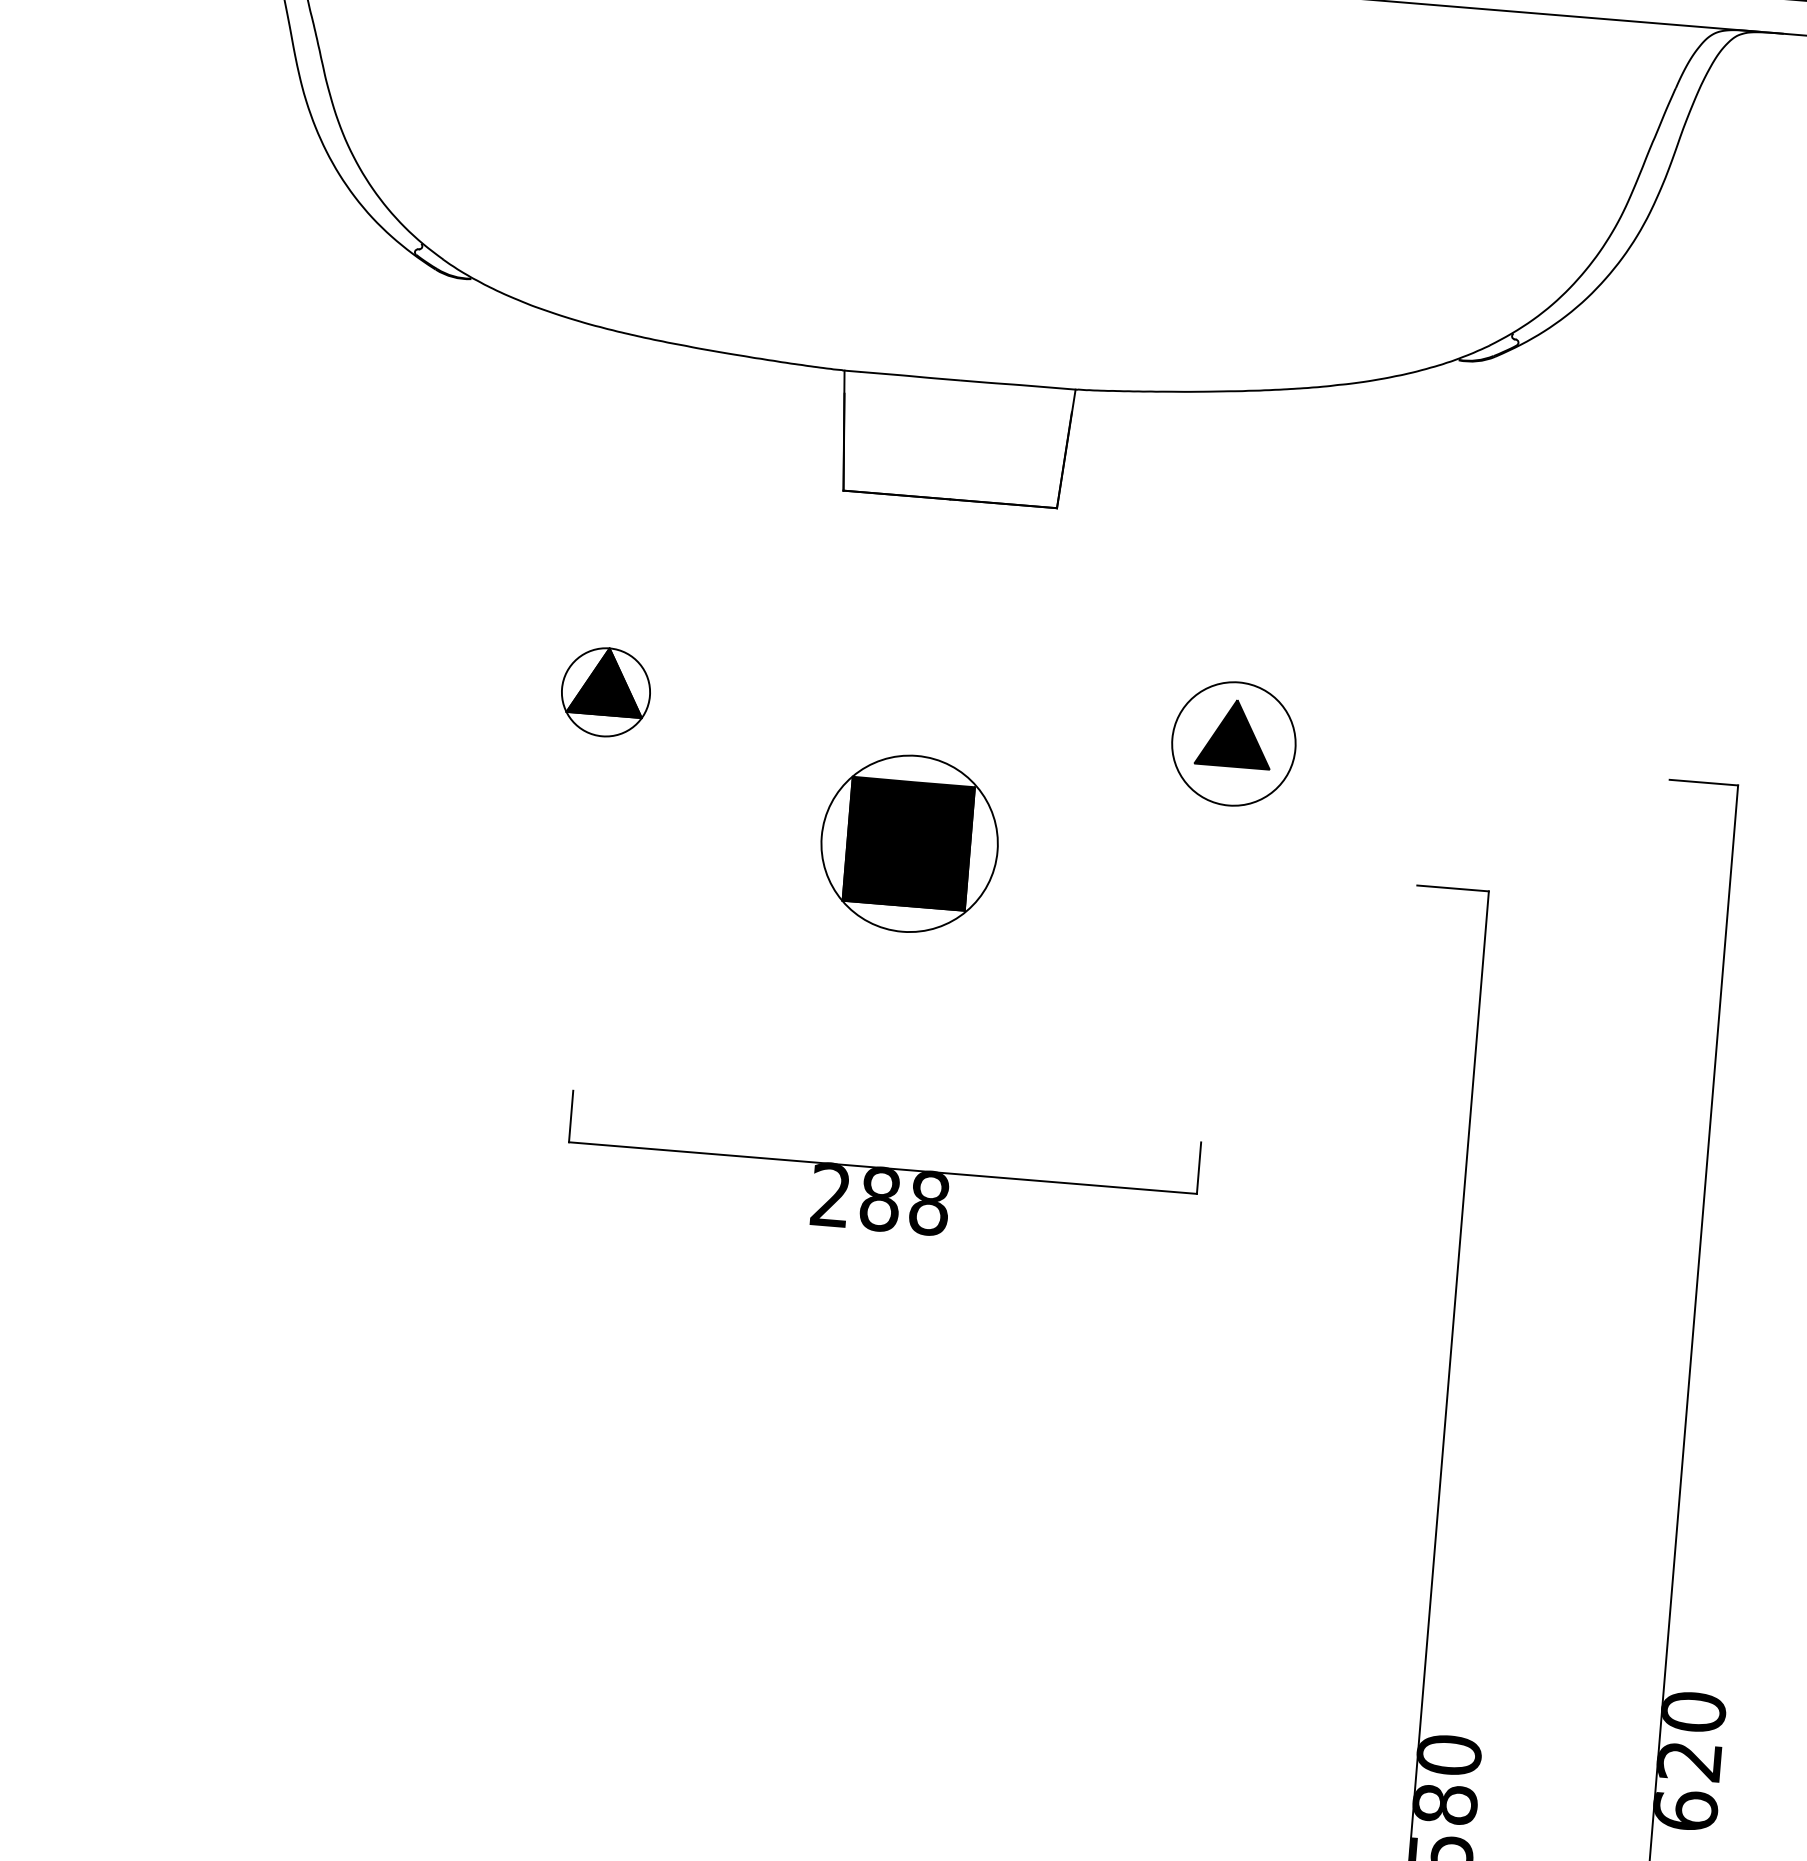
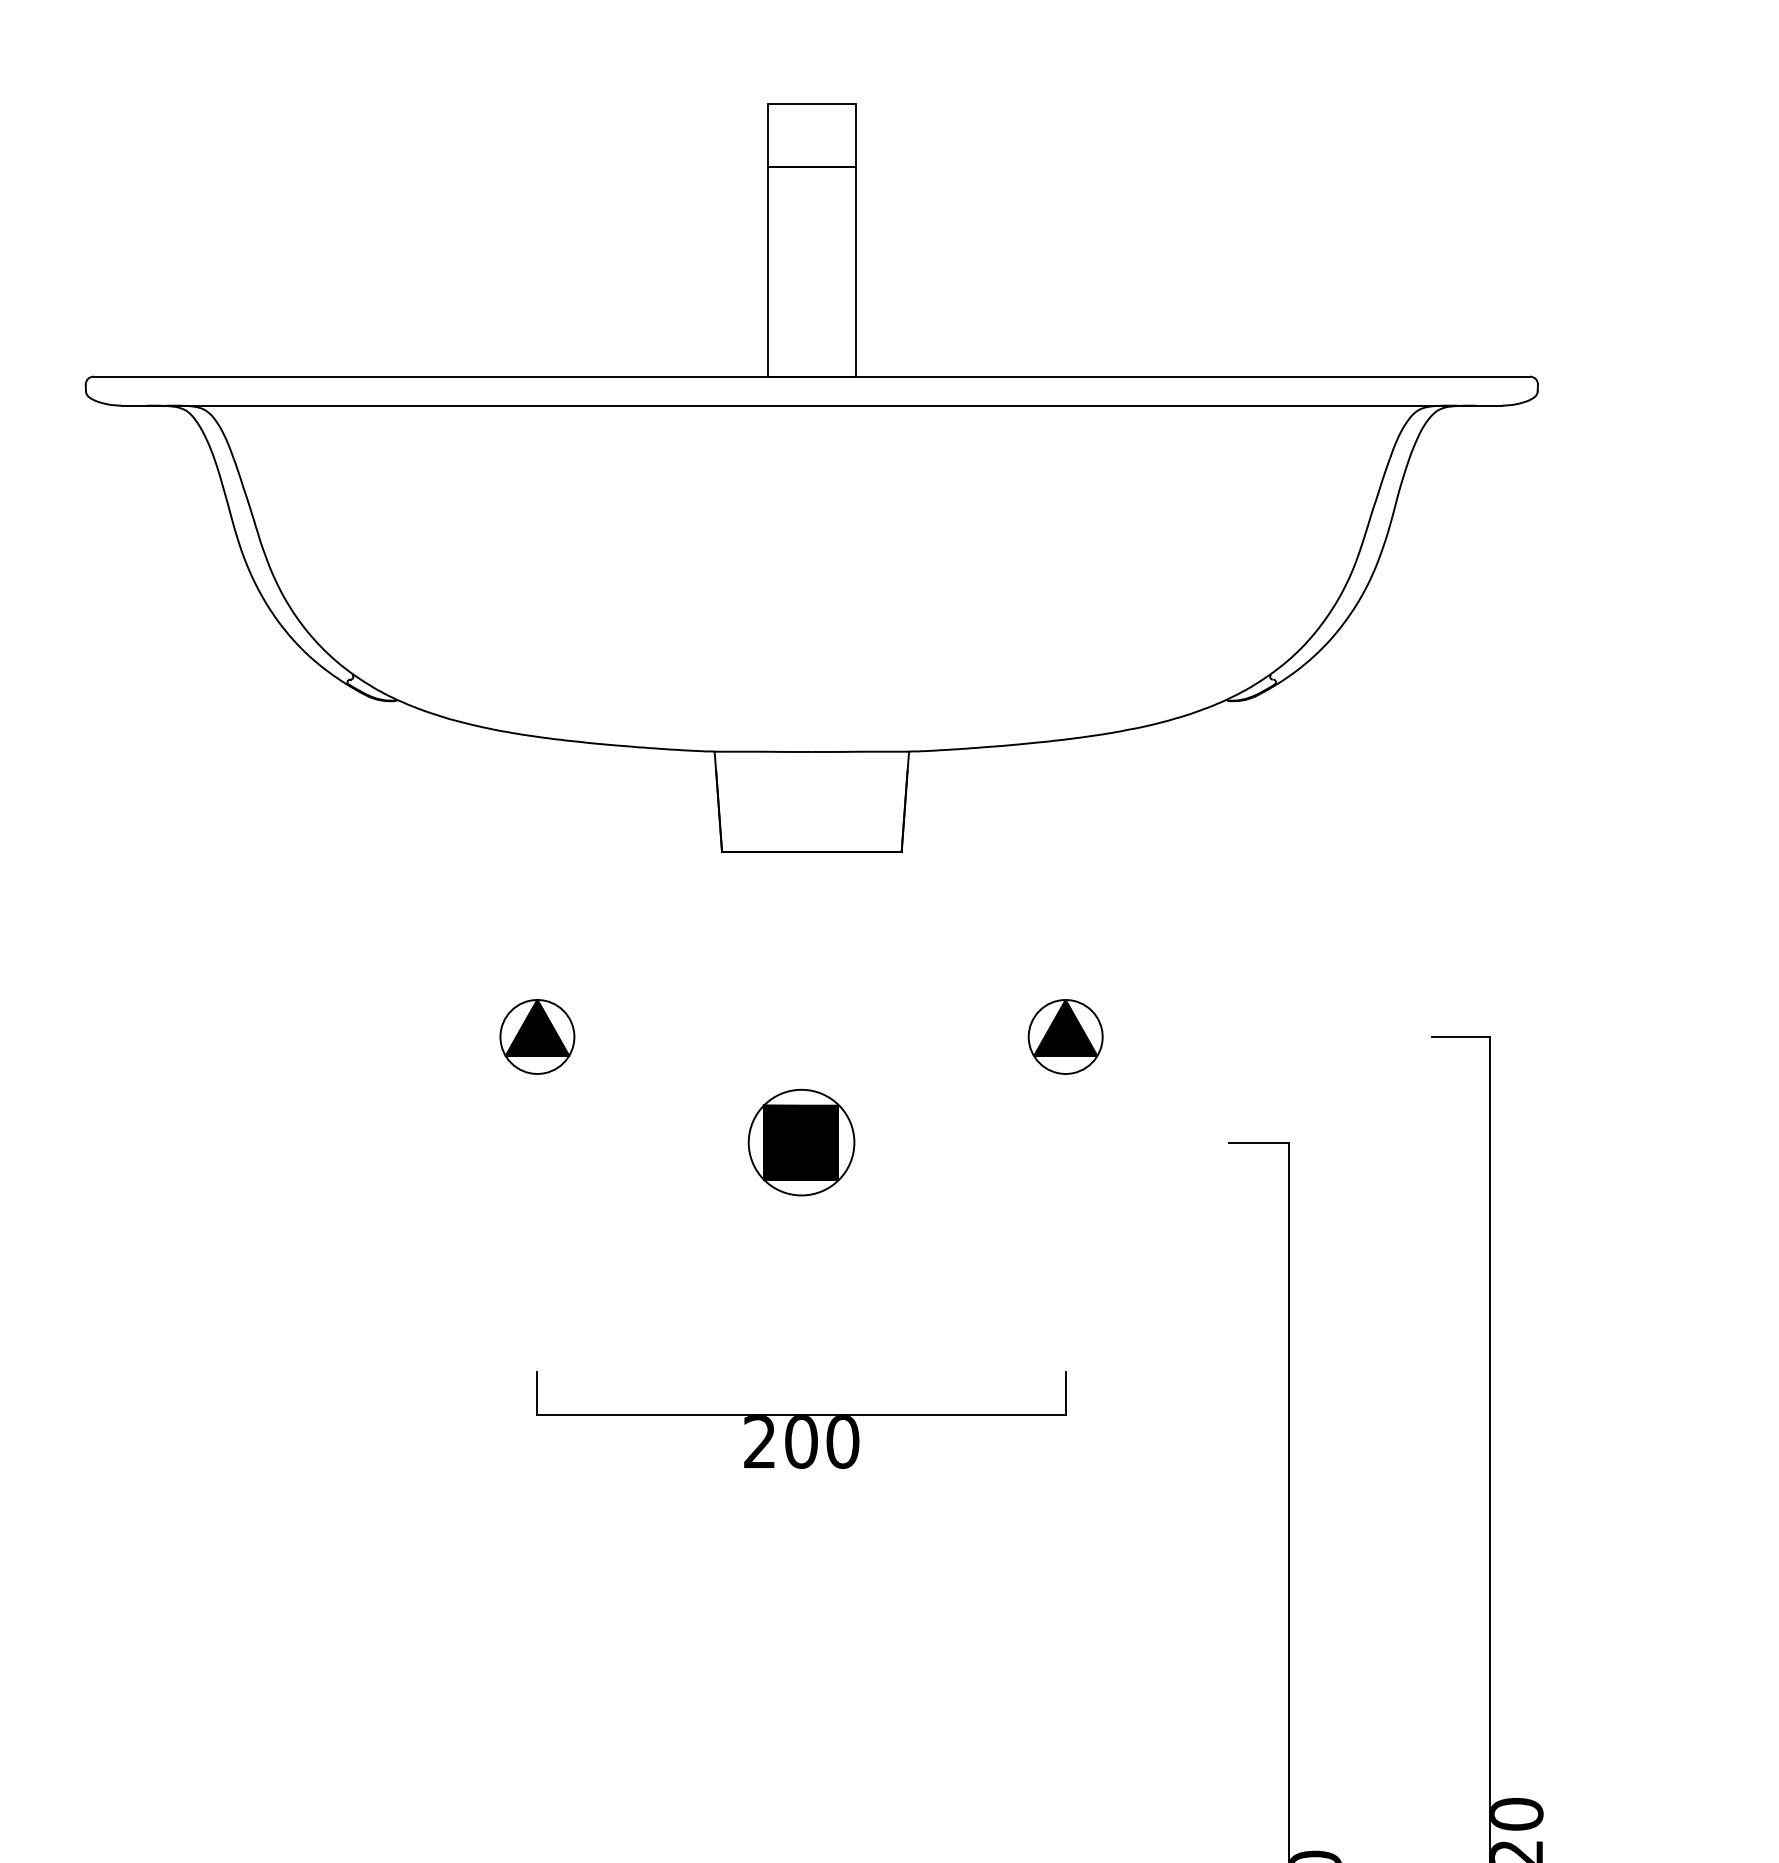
circle: (1233, 743) -> (1065, 1036), size x0.71
part: (909, 843) -> (801, 1142), size x0.71
text: (905, 1202) -> (822, 1442), 288 -> 200

